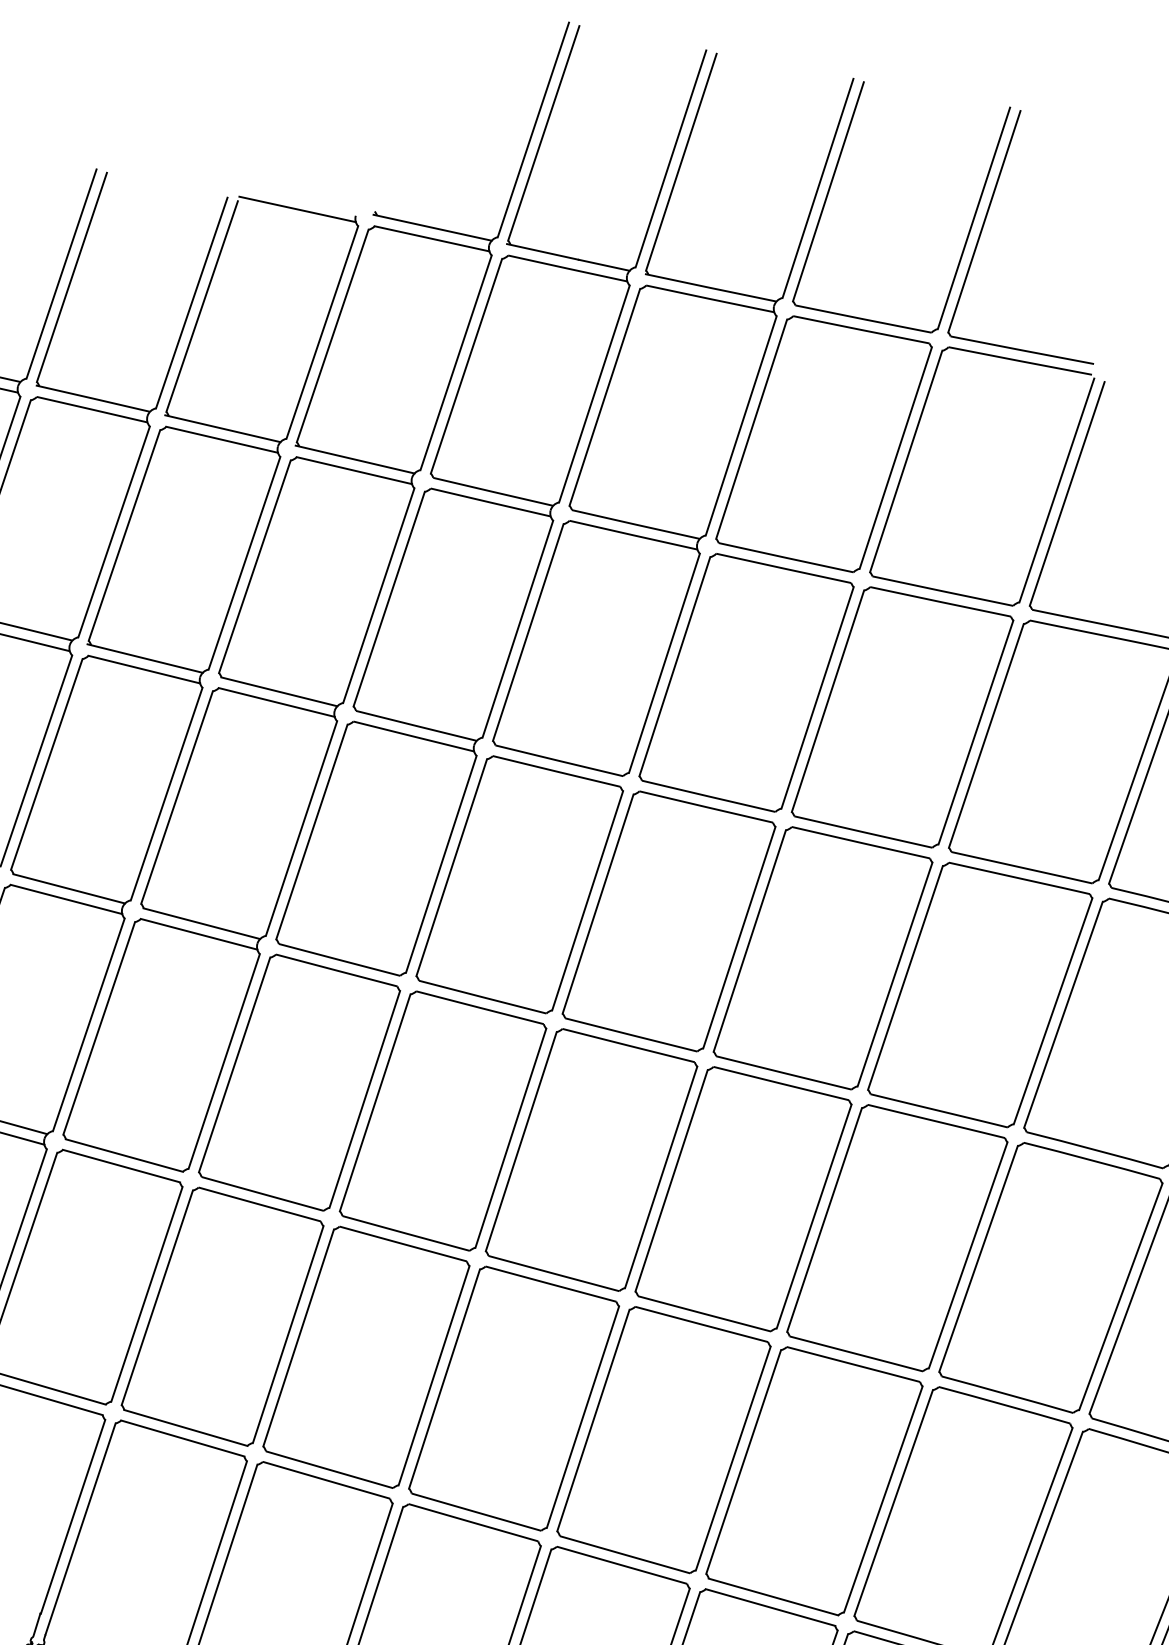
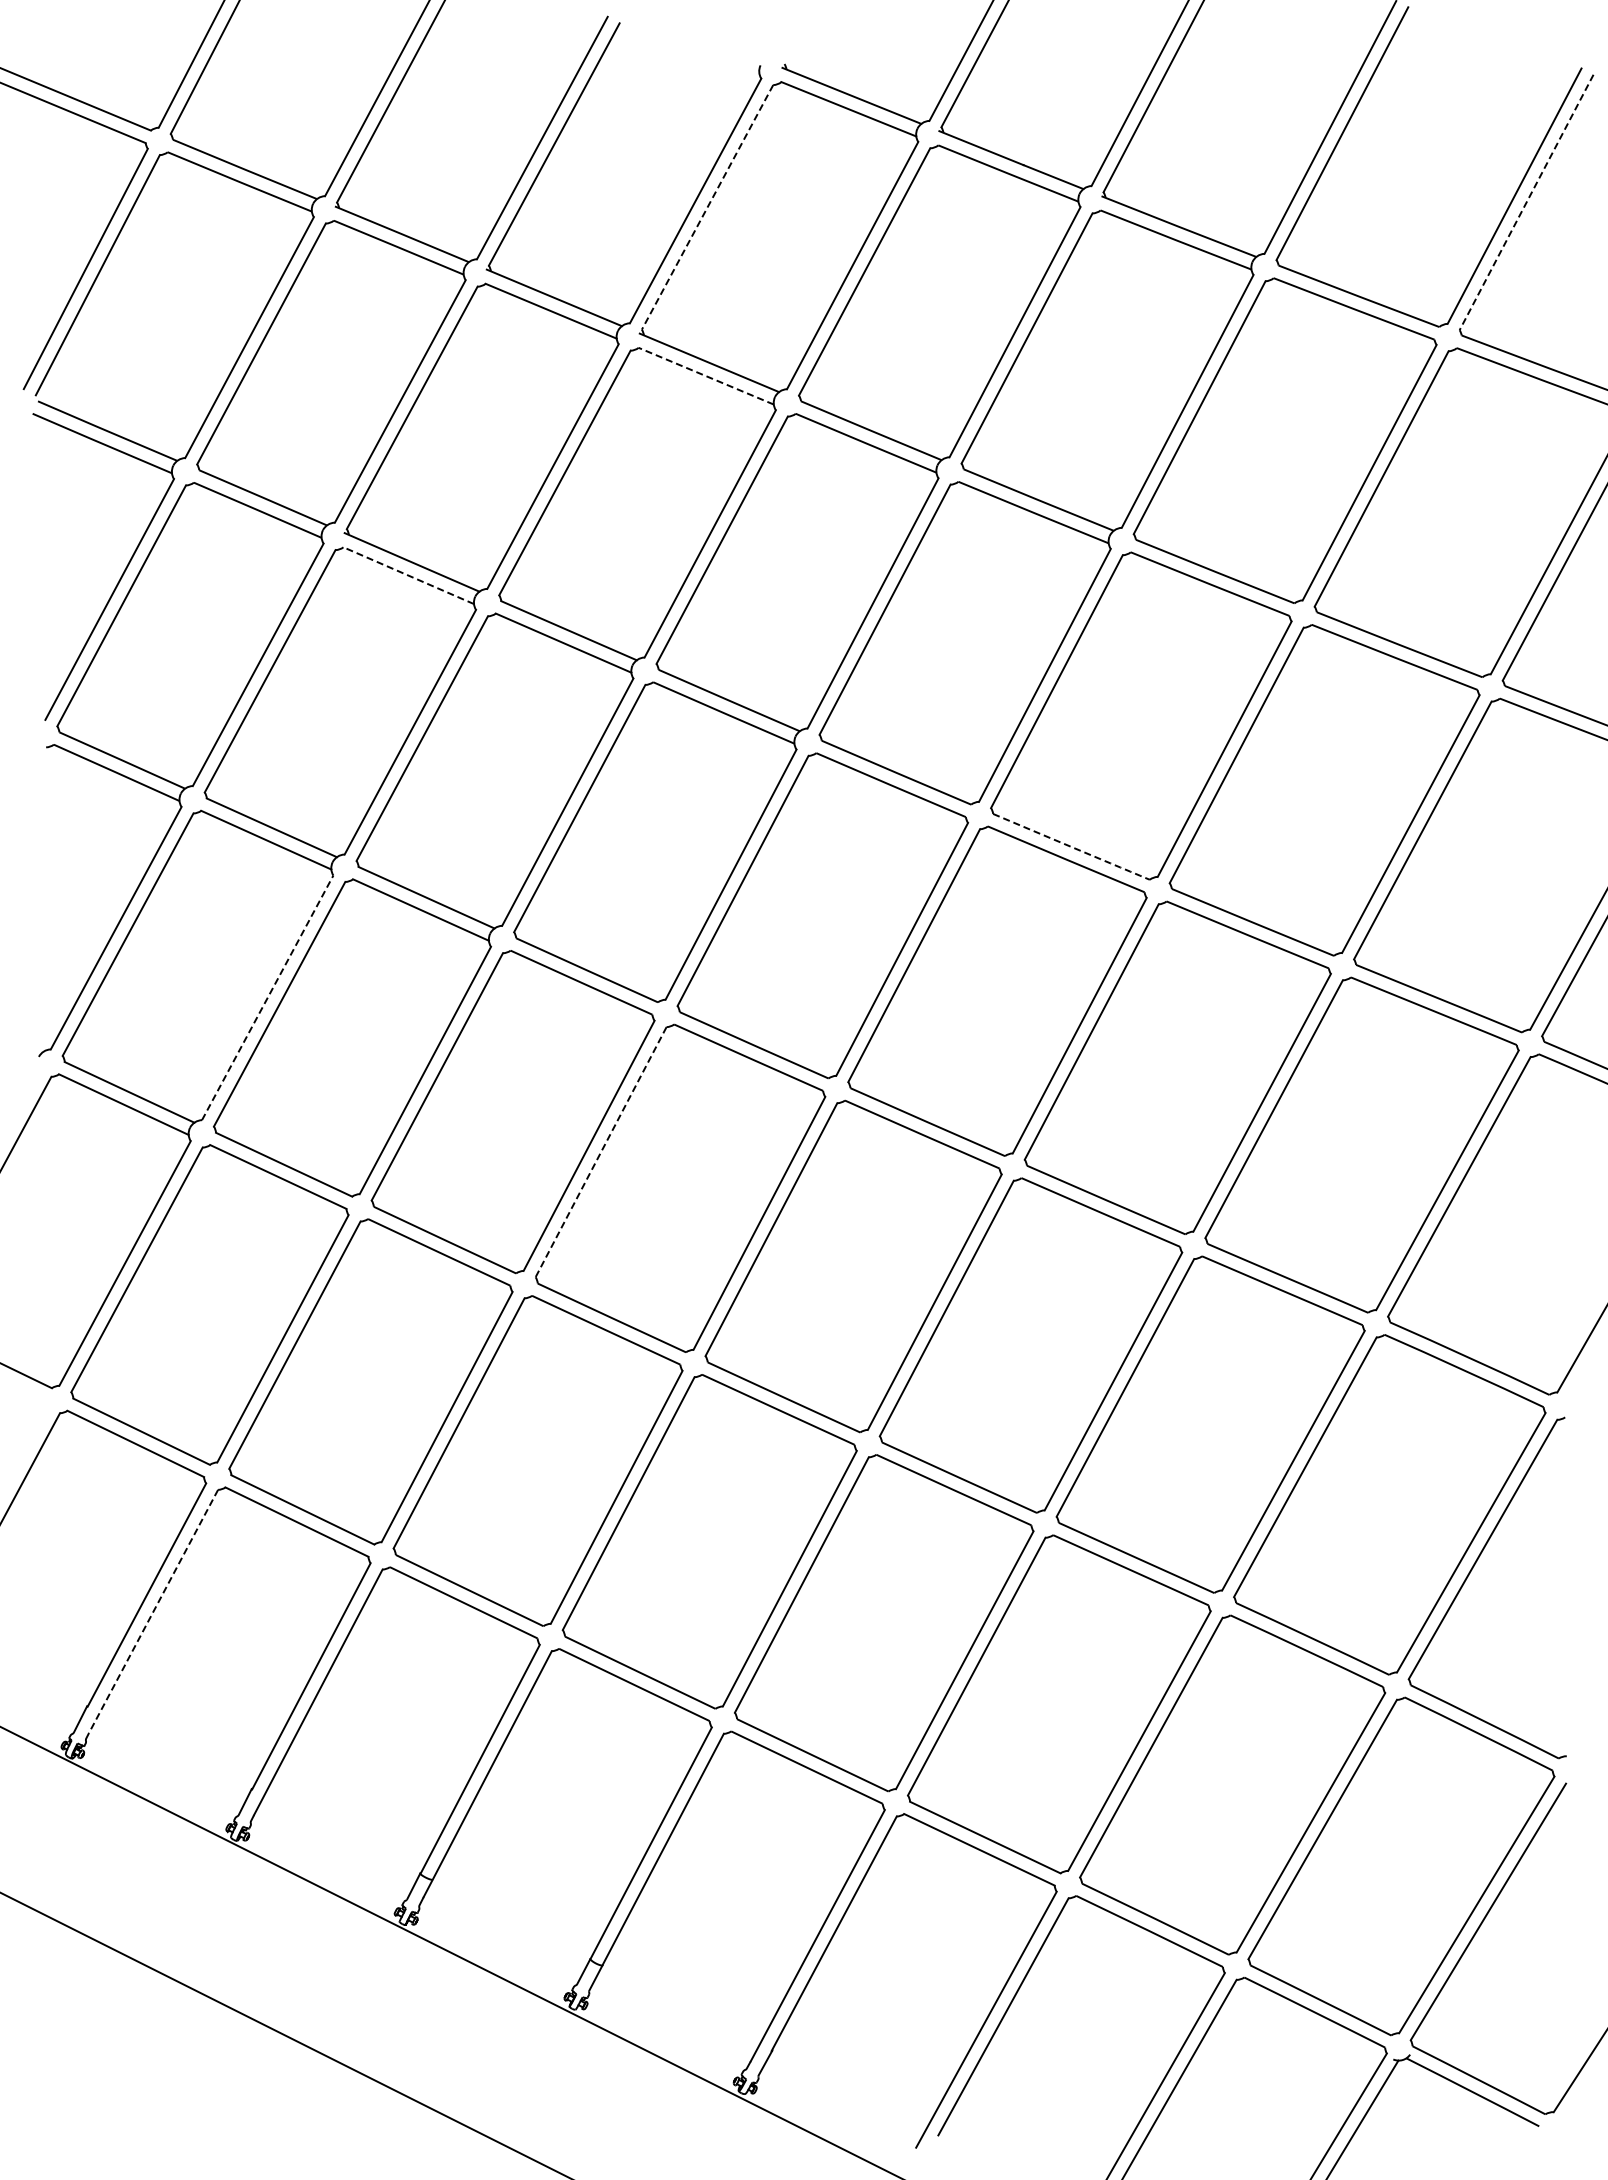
line: (297, 209) -> (690, 45), removed
line: (984, 221) -> (1526, 202), solid -> dashed
line: (332, 336) -> (707, 207), solid -> dashed
line: (353, 470) -> (705, 376), solid -> dashed
line: (144, 669) -> (408, 575), solid -> dashed
arc: (708, 796) -> (1071, 846), solid -> dashed
line: (88, 1024) -> (267, 997), solid -> dashed
line: (374, 1103) -> (600, 1152), solid -> dashed
line: (80, 1529) -> (153, 1611), solid -> dashed

